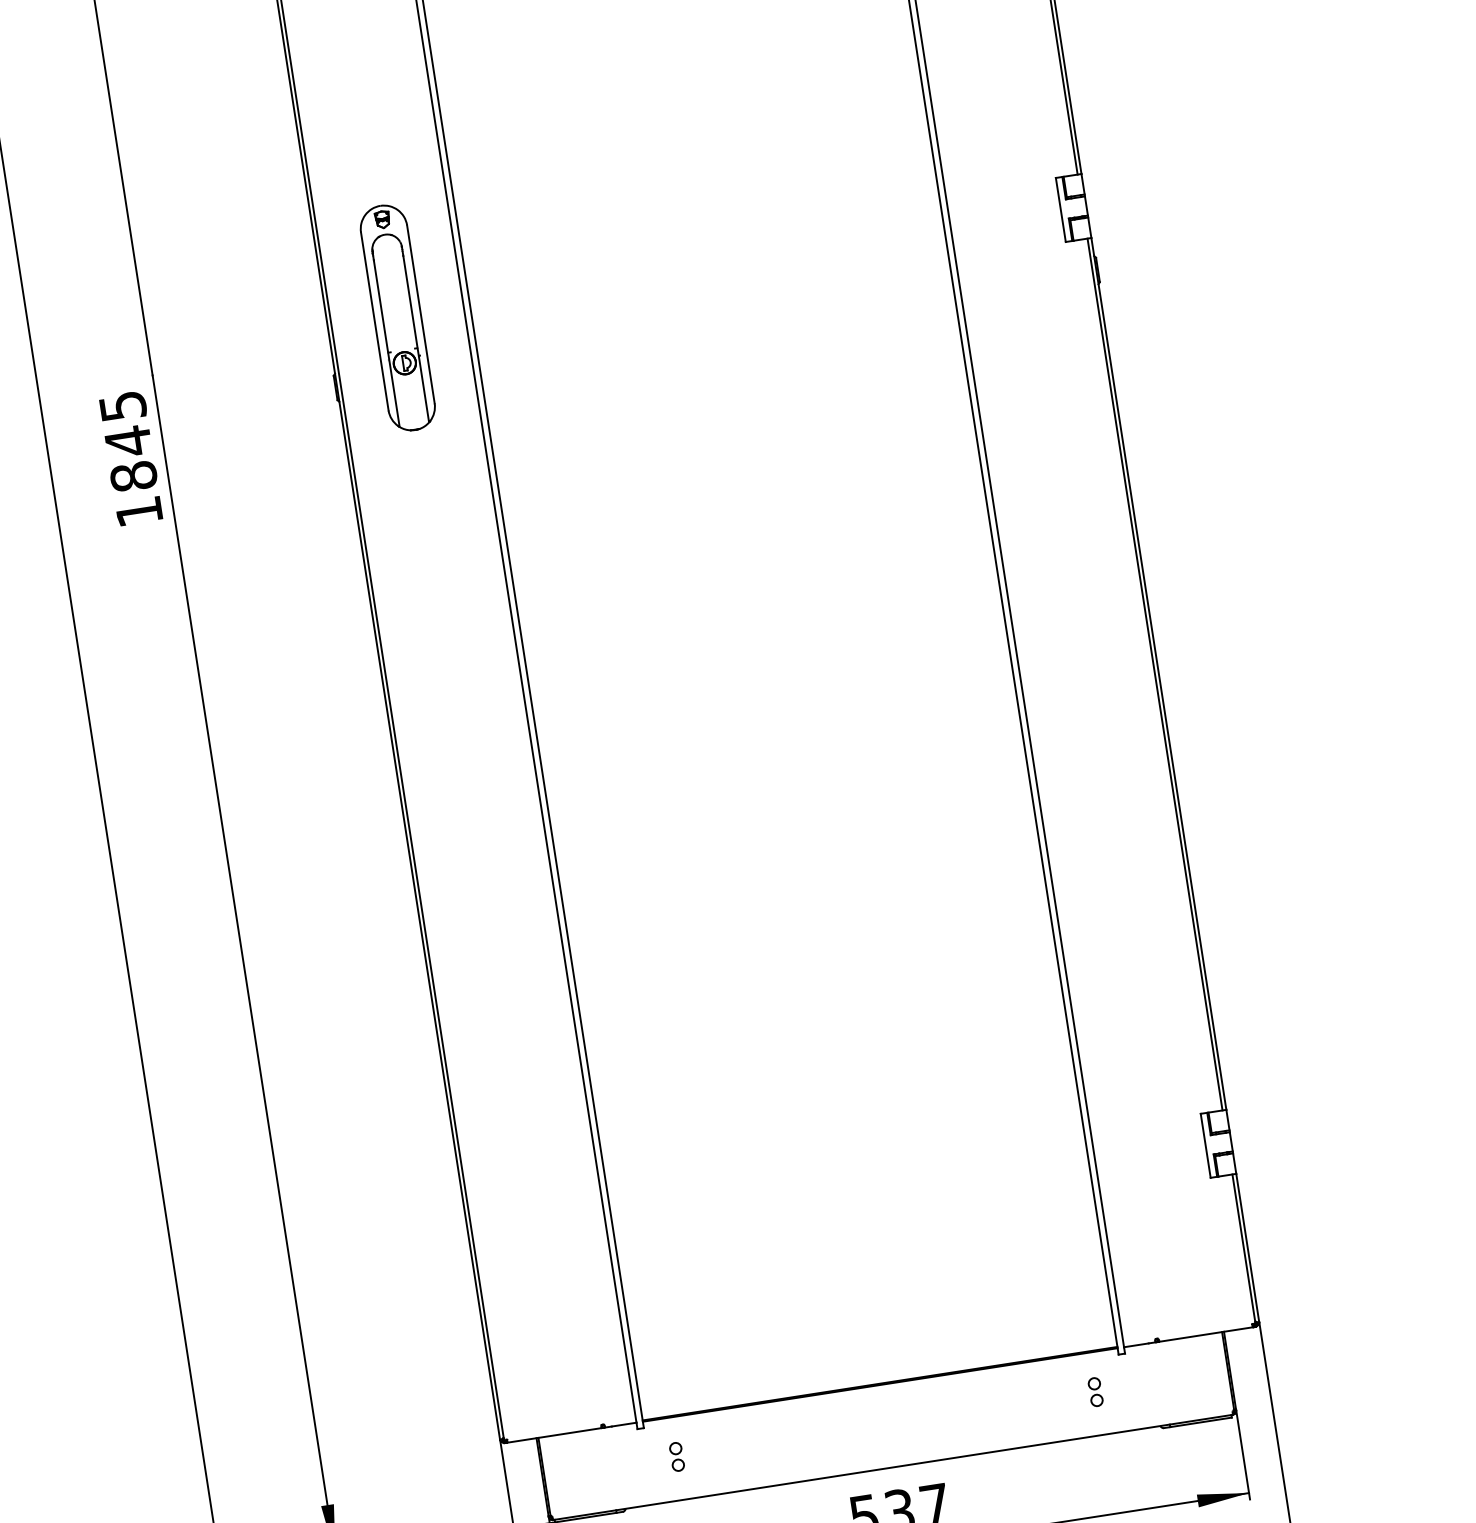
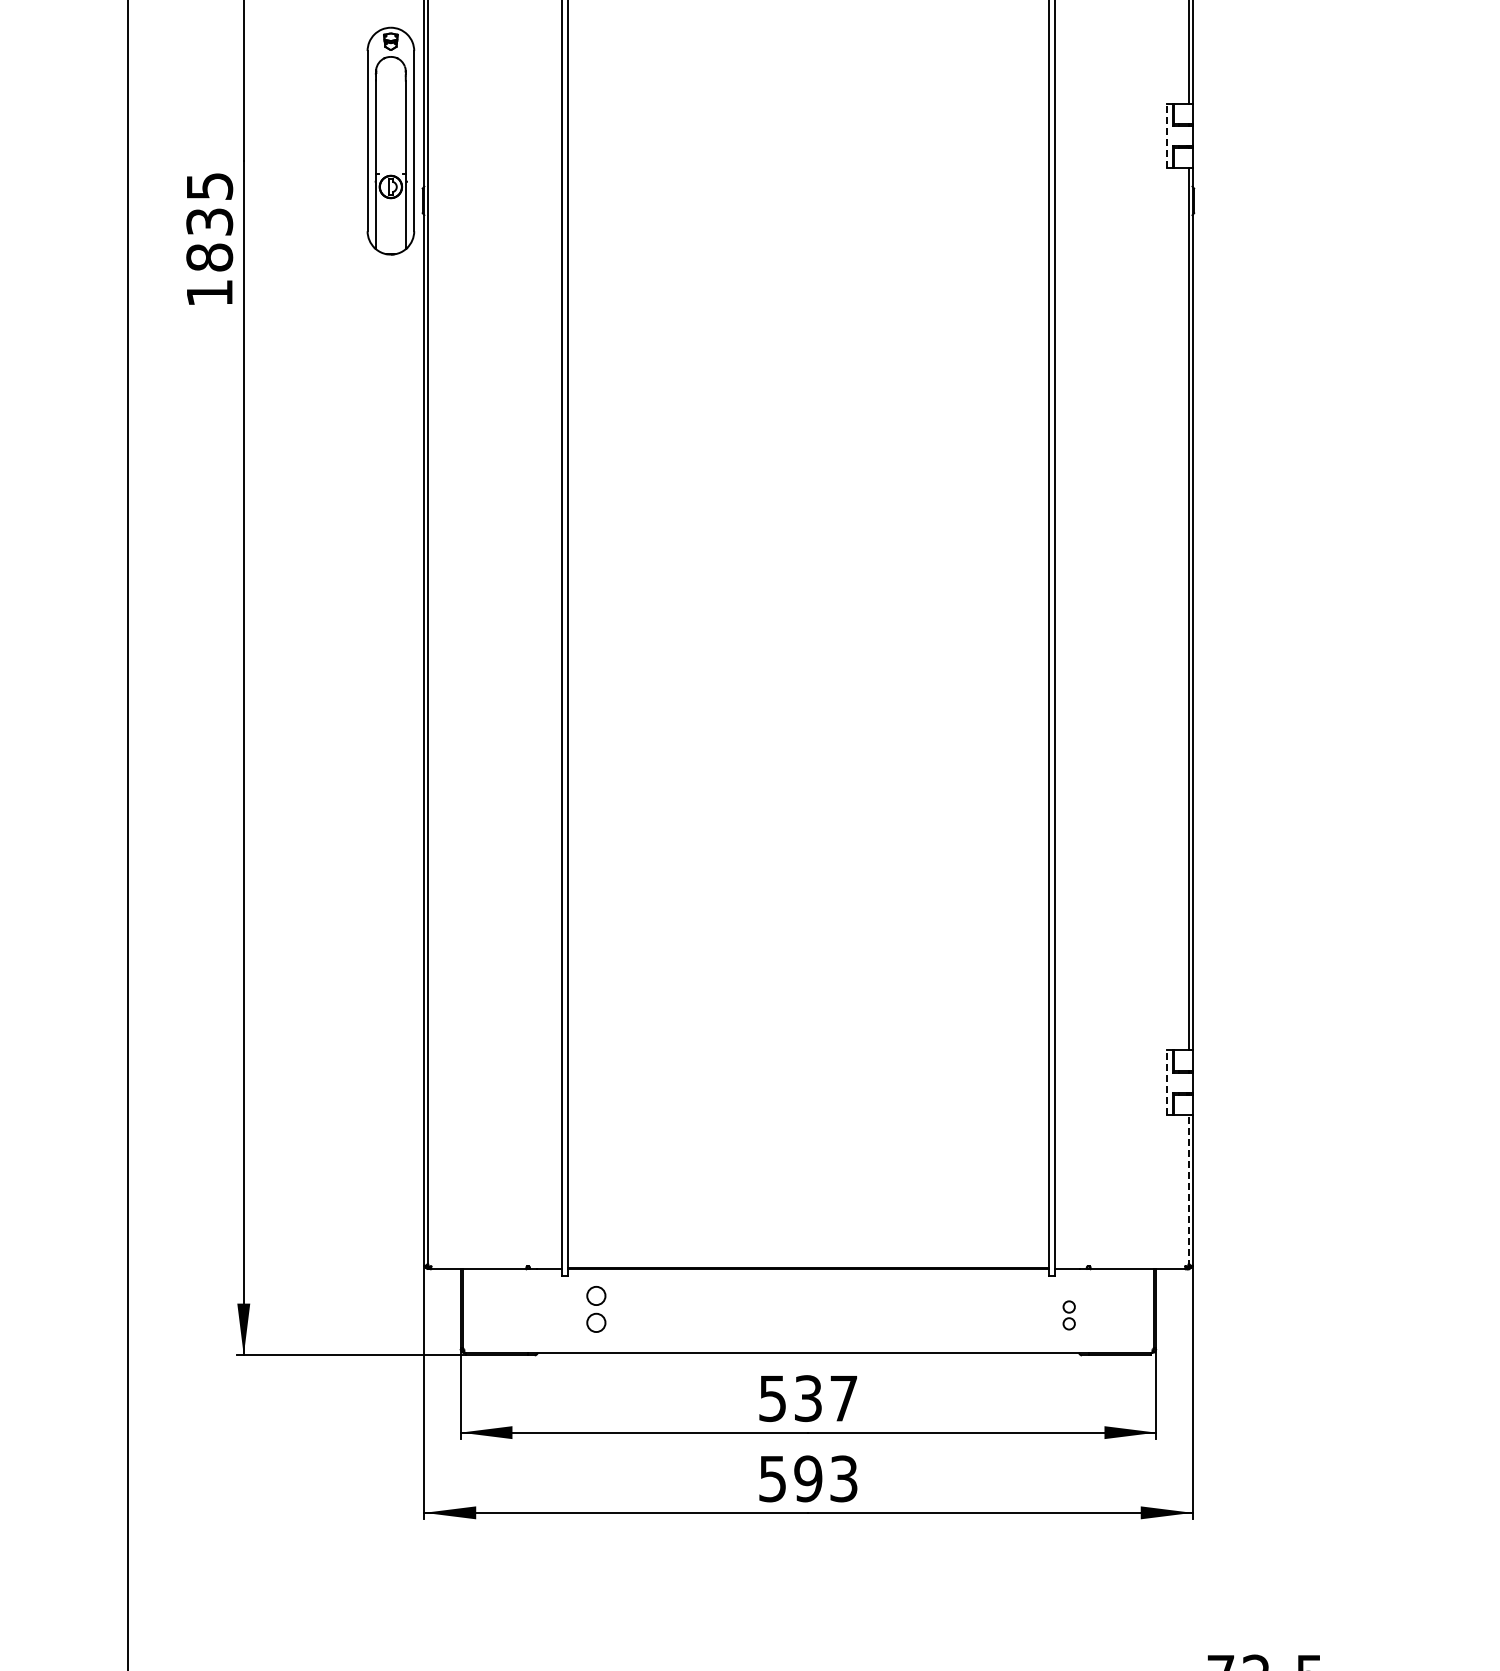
line: (1060, 209) -> (1166, 135), solid -> dashed
part: (397, 317) -> (390, 140), moved
text: (128, 441) -> (209, 221), 1845 -> 1835
line: (1205, 1145) -> (1166, 1082), solid -> dashed
line: (1243, 1249) -> (1188, 1191), solid -> dashed
part: (1095, 1392) -> (1068, 1315), moved
part: (676, 1457) -> (596, 1309), size x1.6

